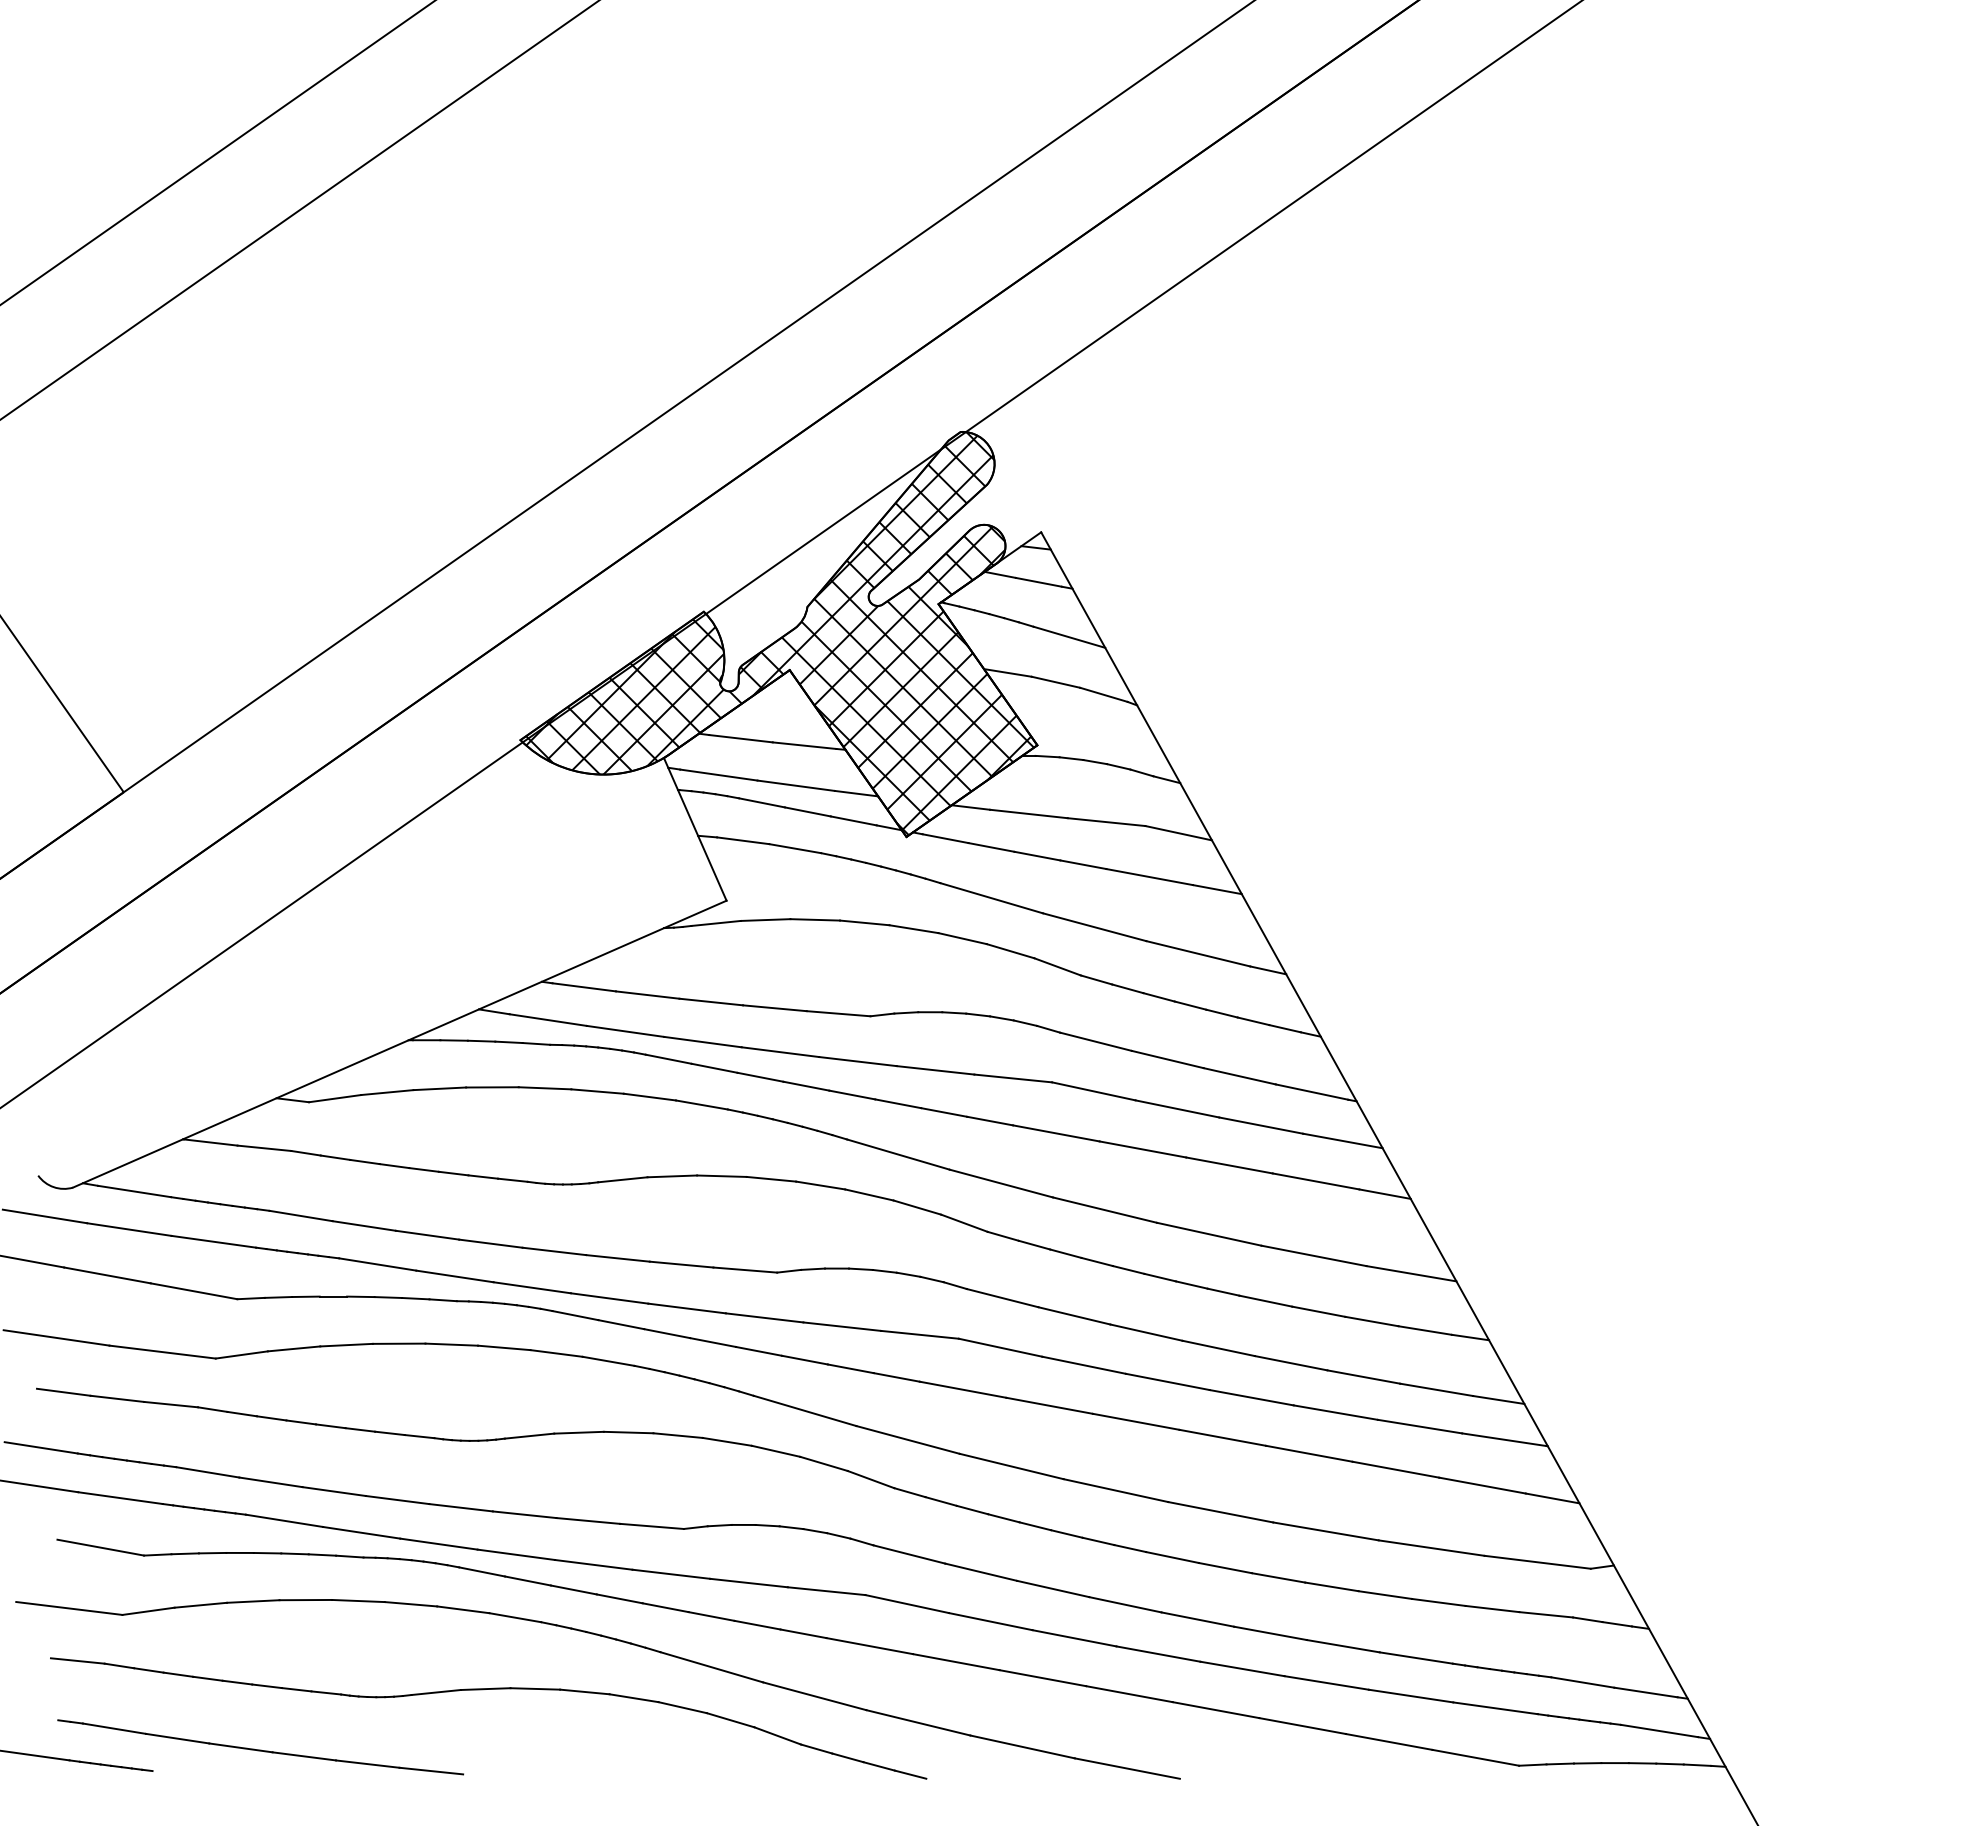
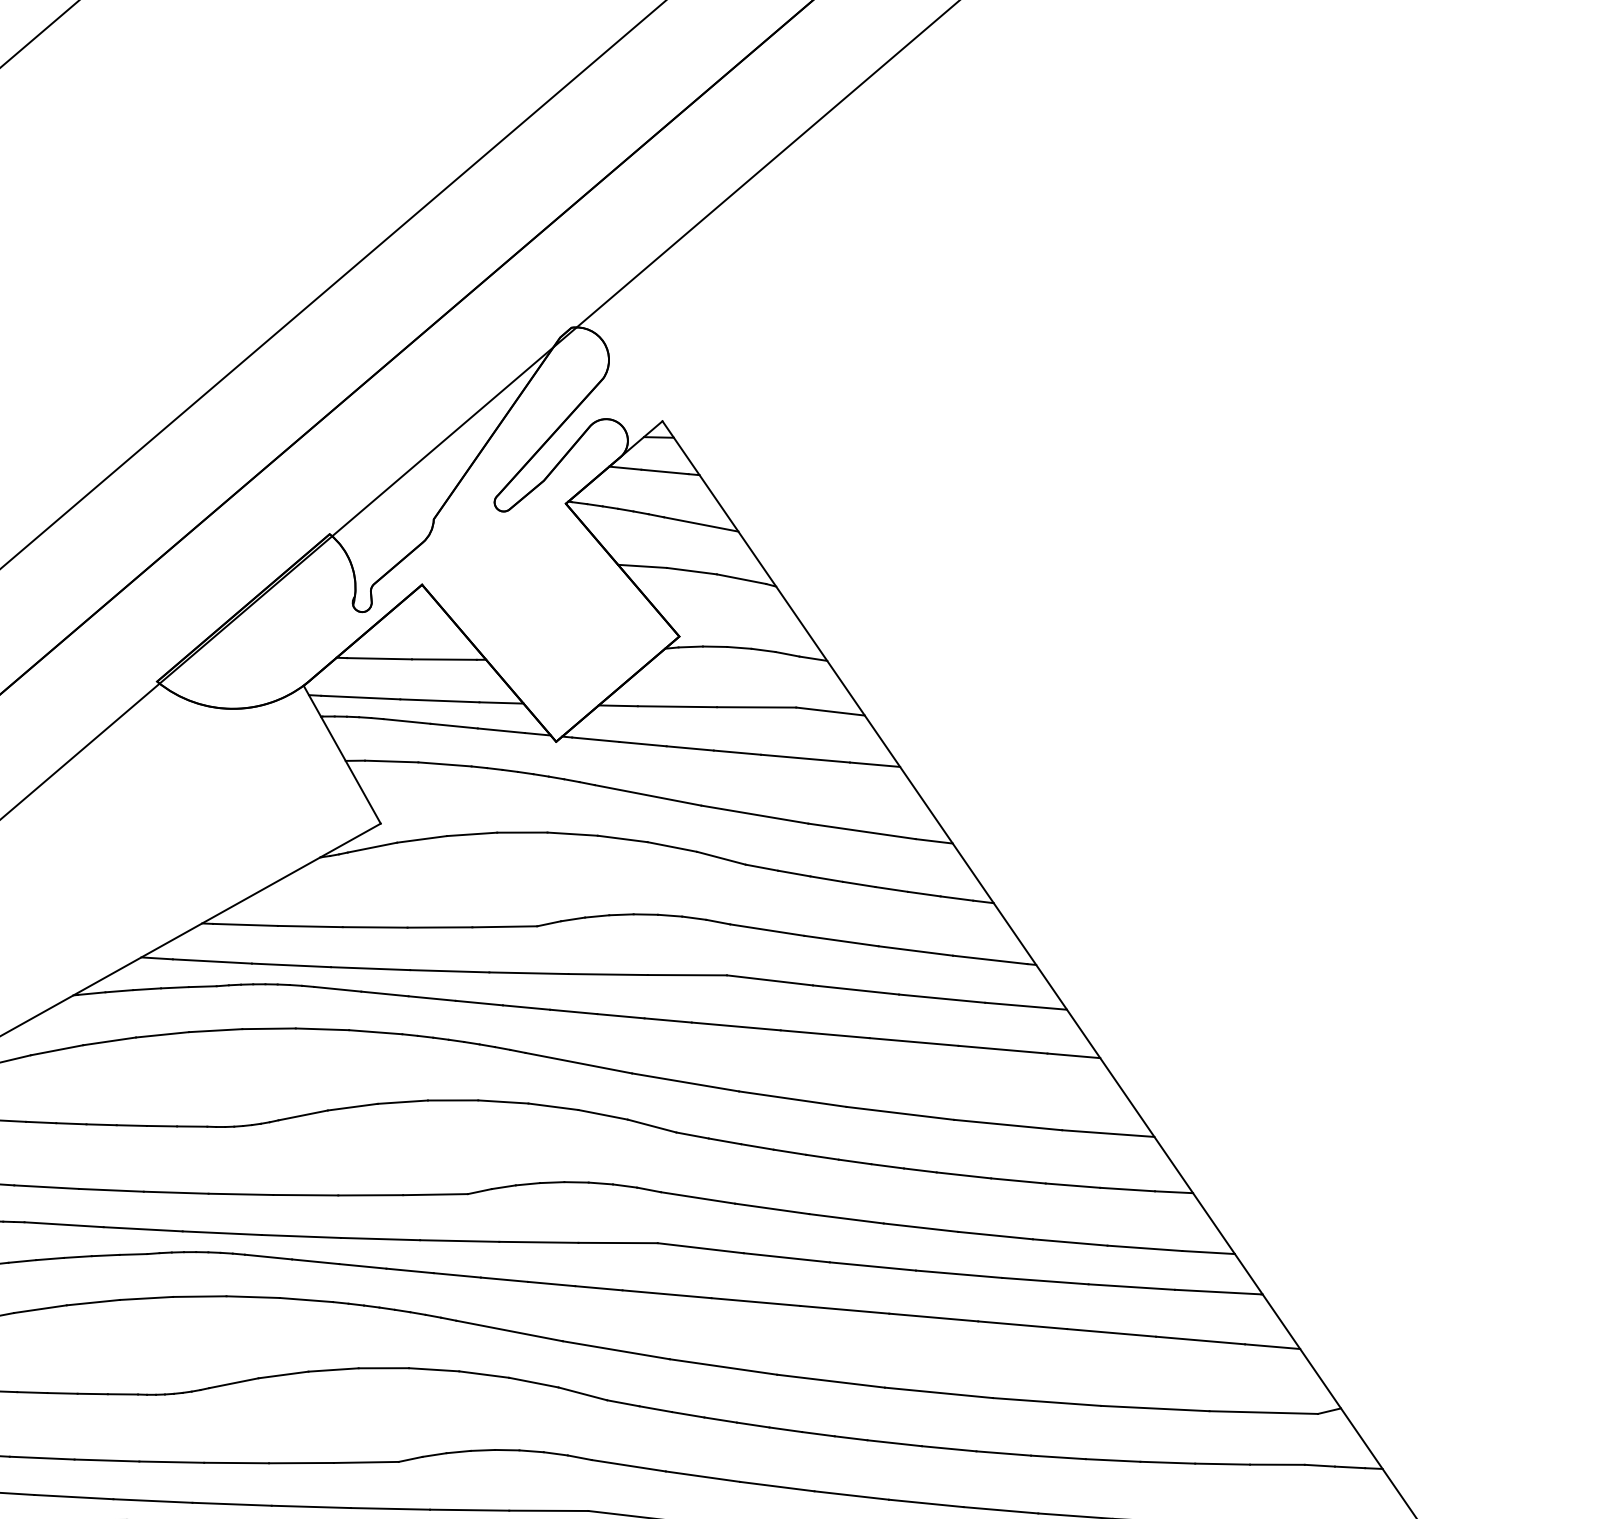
hatch: (780, 633) -> (409, 548), removed

